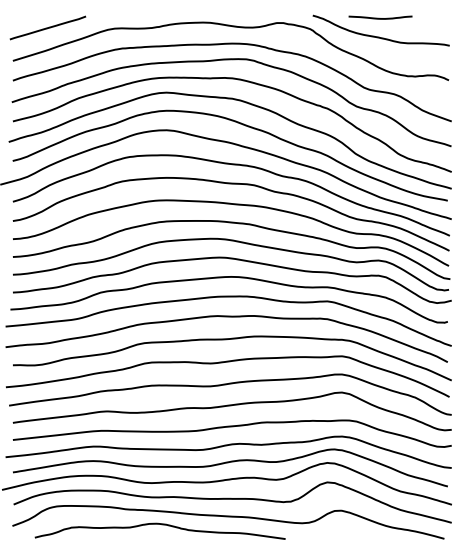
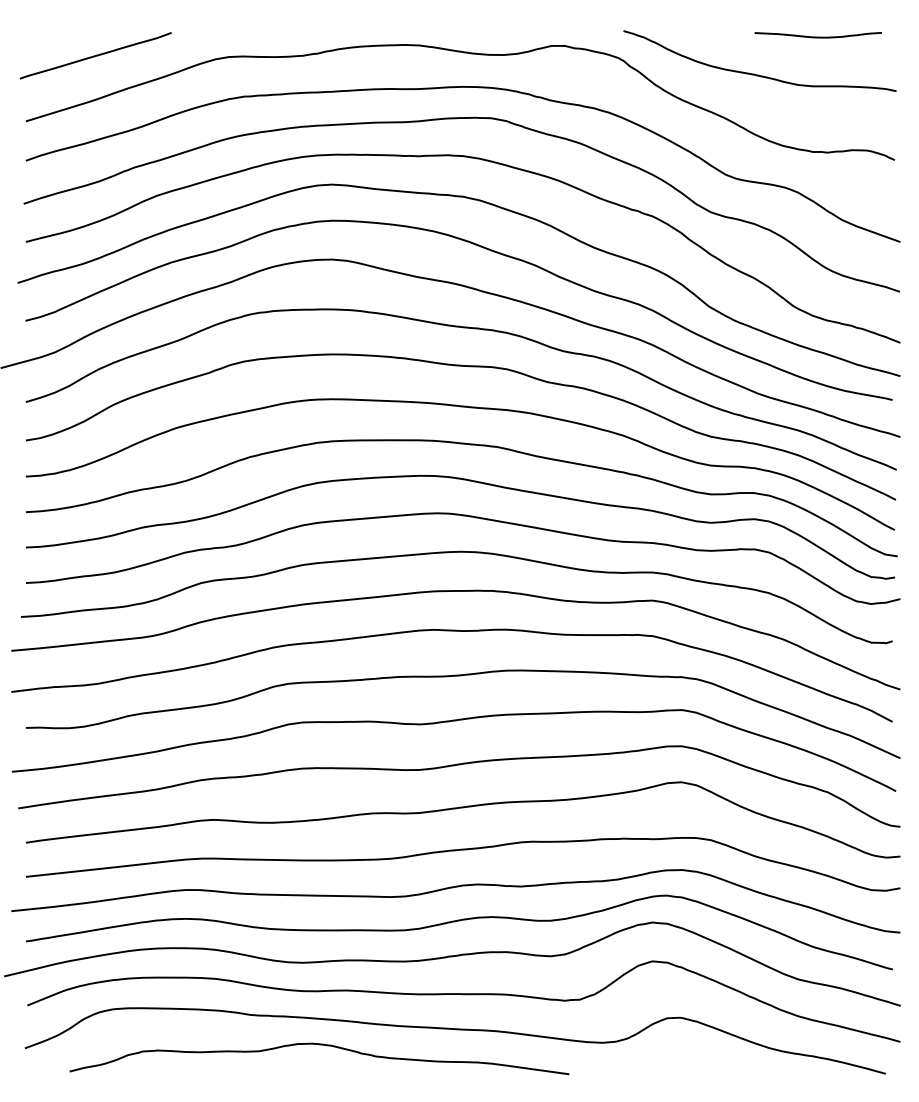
curve: (379, 17) -> (816, 34), moved

